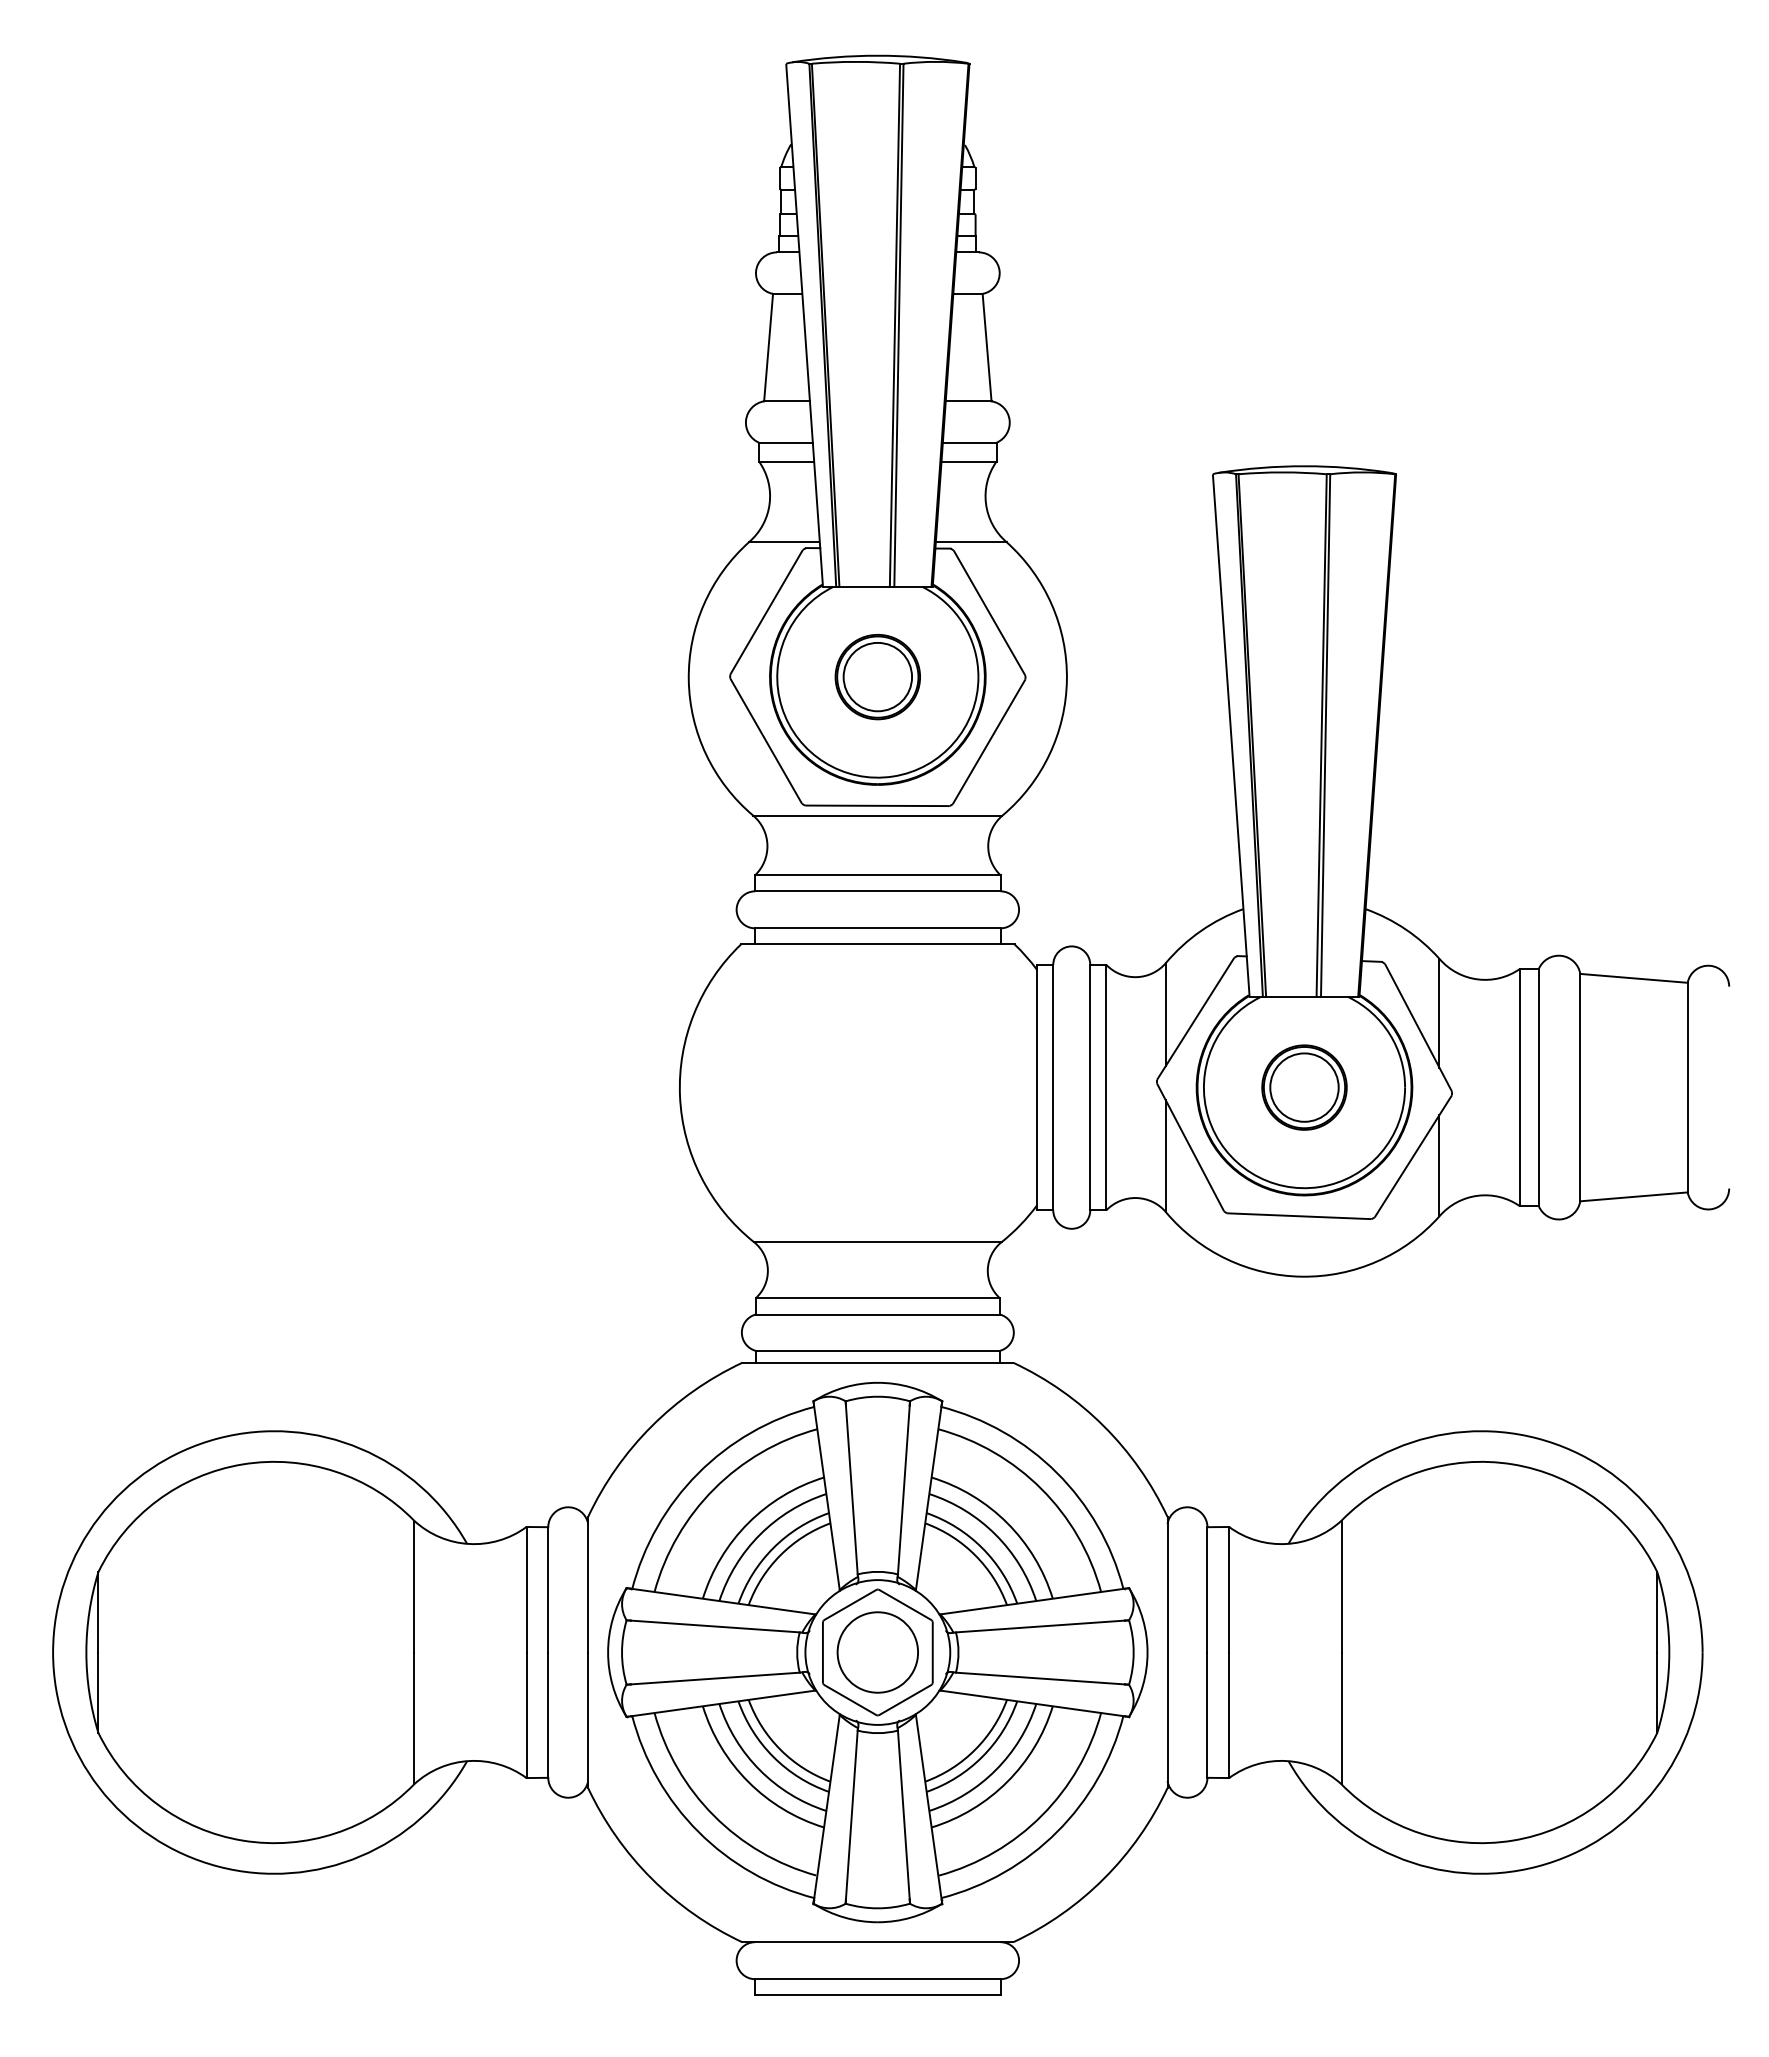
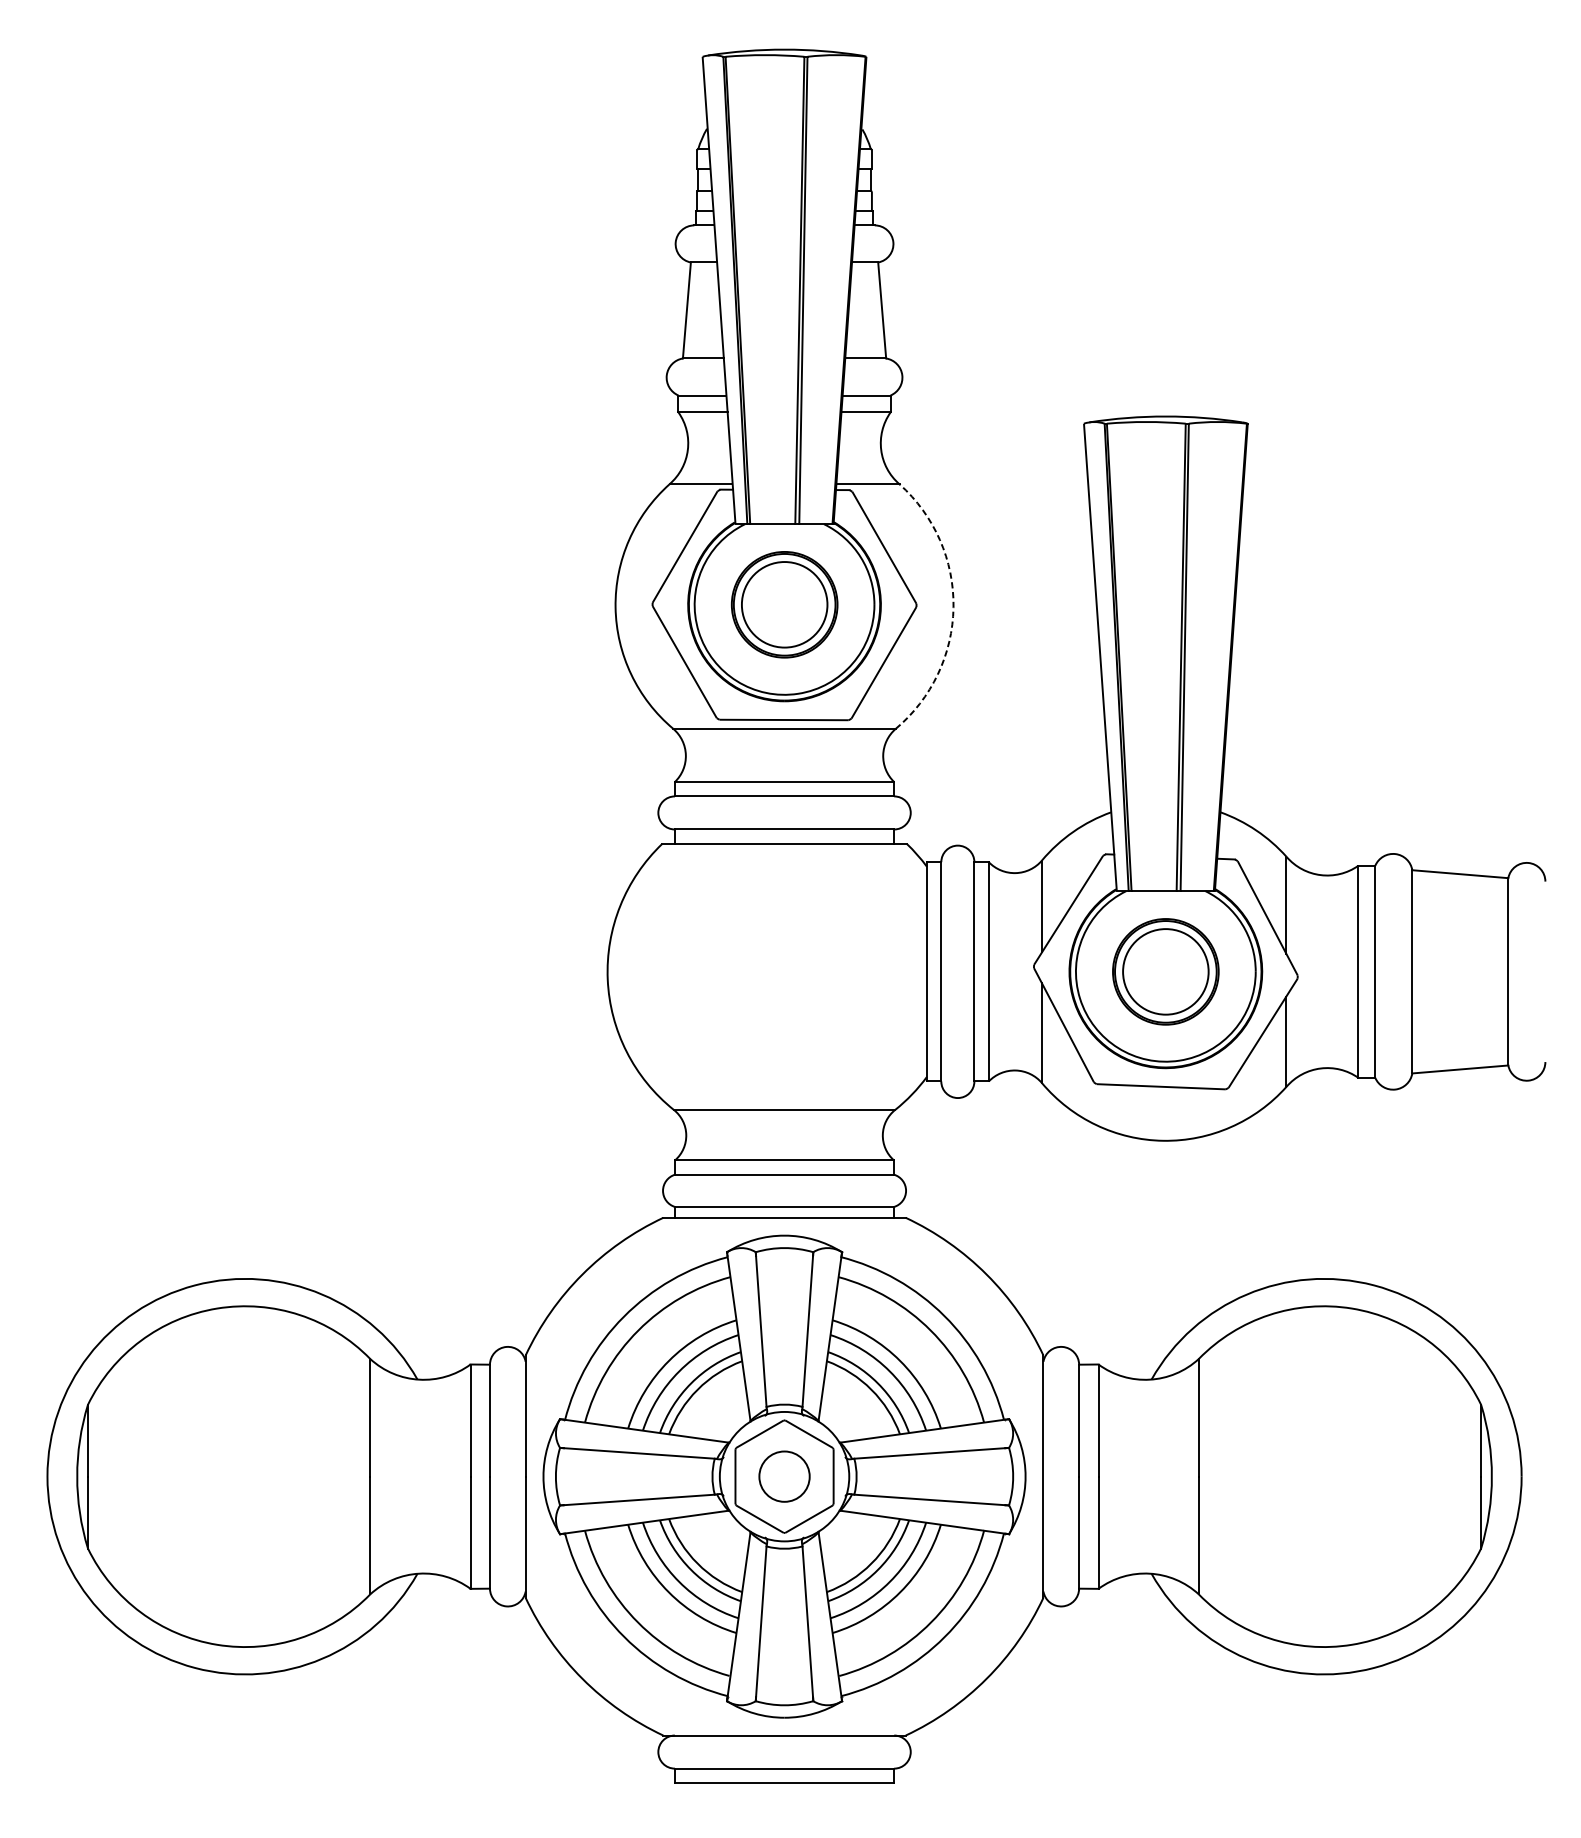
part: (877, 677) -> (784, 605), size x1.4
arc: (1066, 679) -> (953, 607), solid -> dashed
part: (1304, 1087) -> (1165, 971), size x1.4
circle: (877, 1652) -> (784, 1476), size x0.7

